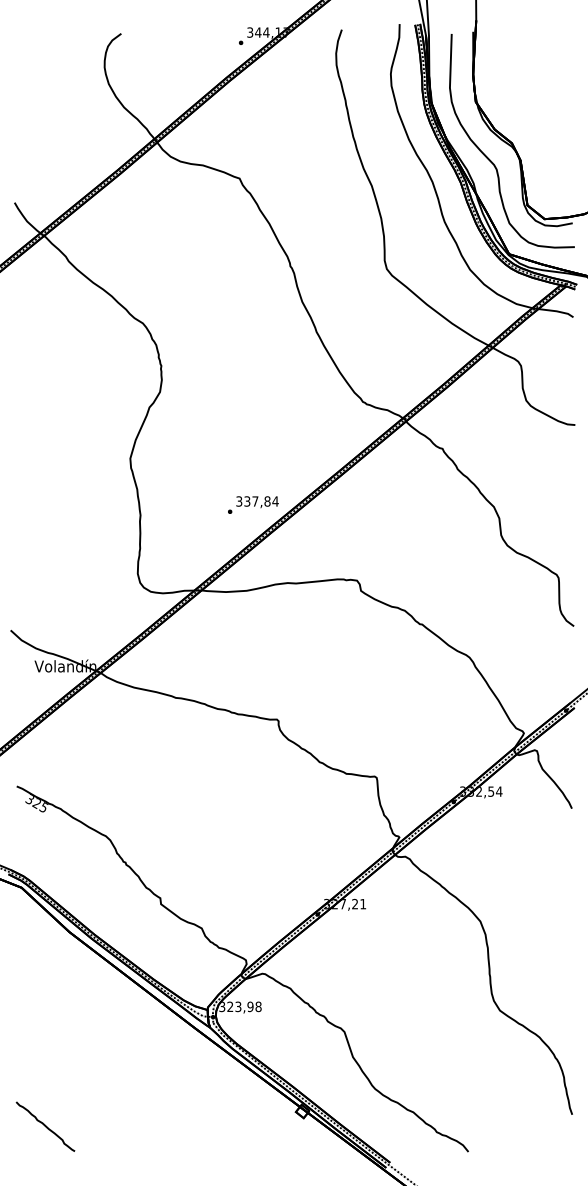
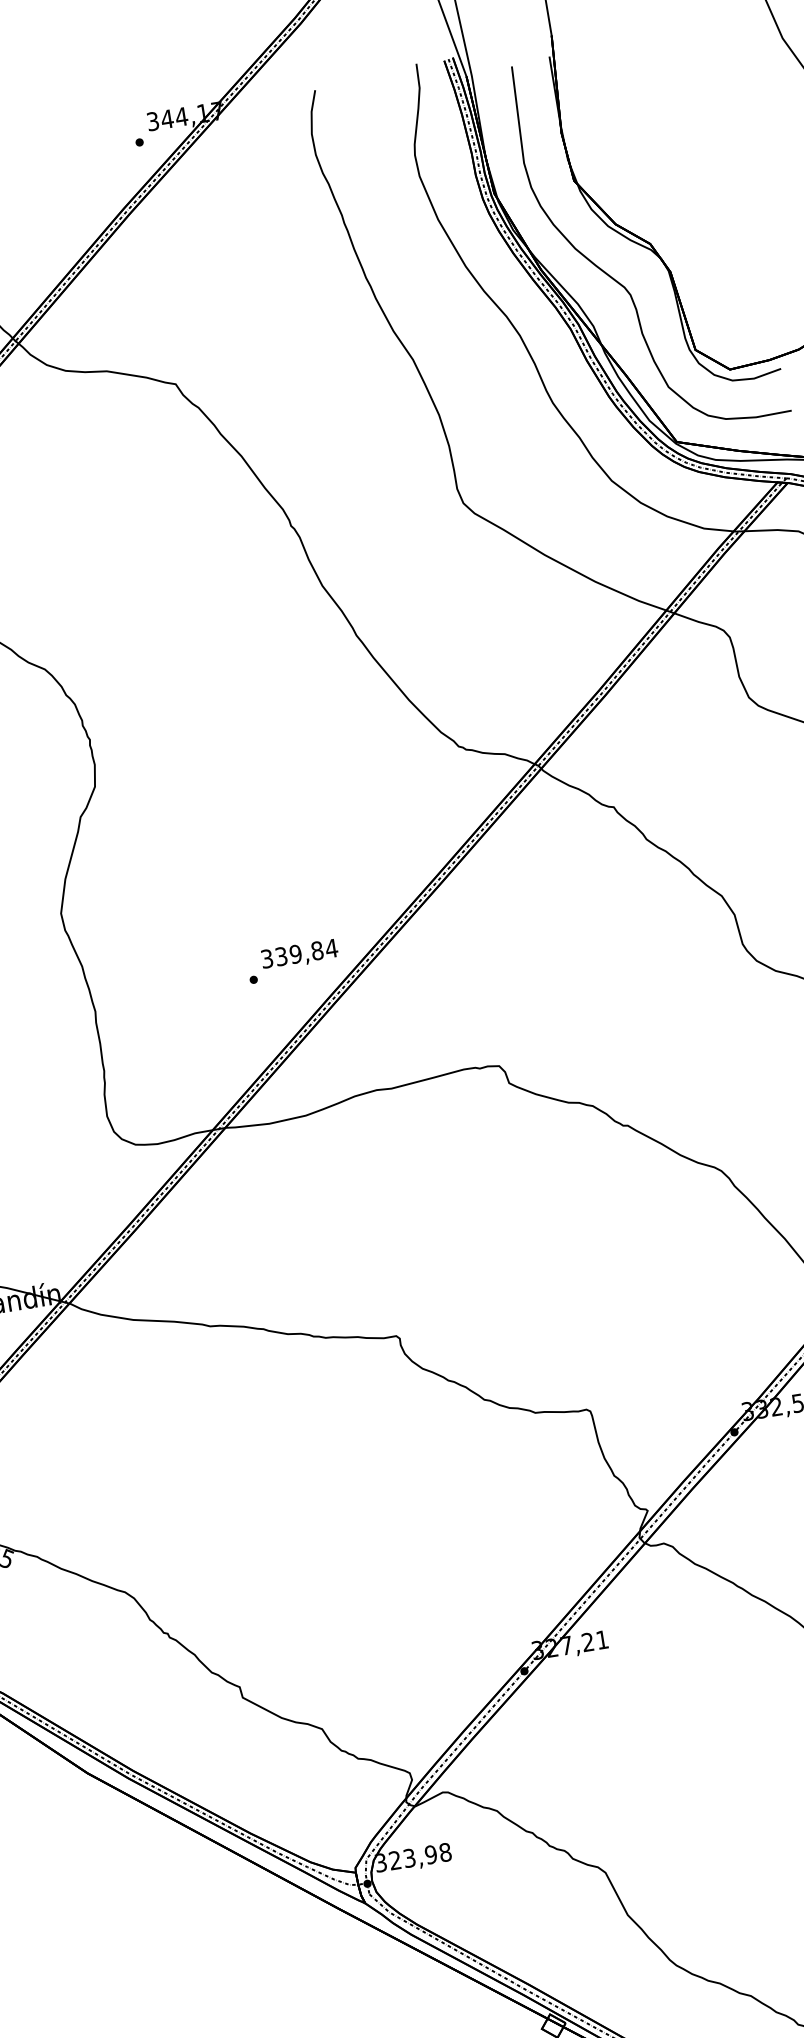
text: (255, 501) -> (295, 954), 337,84 -> 339,84

